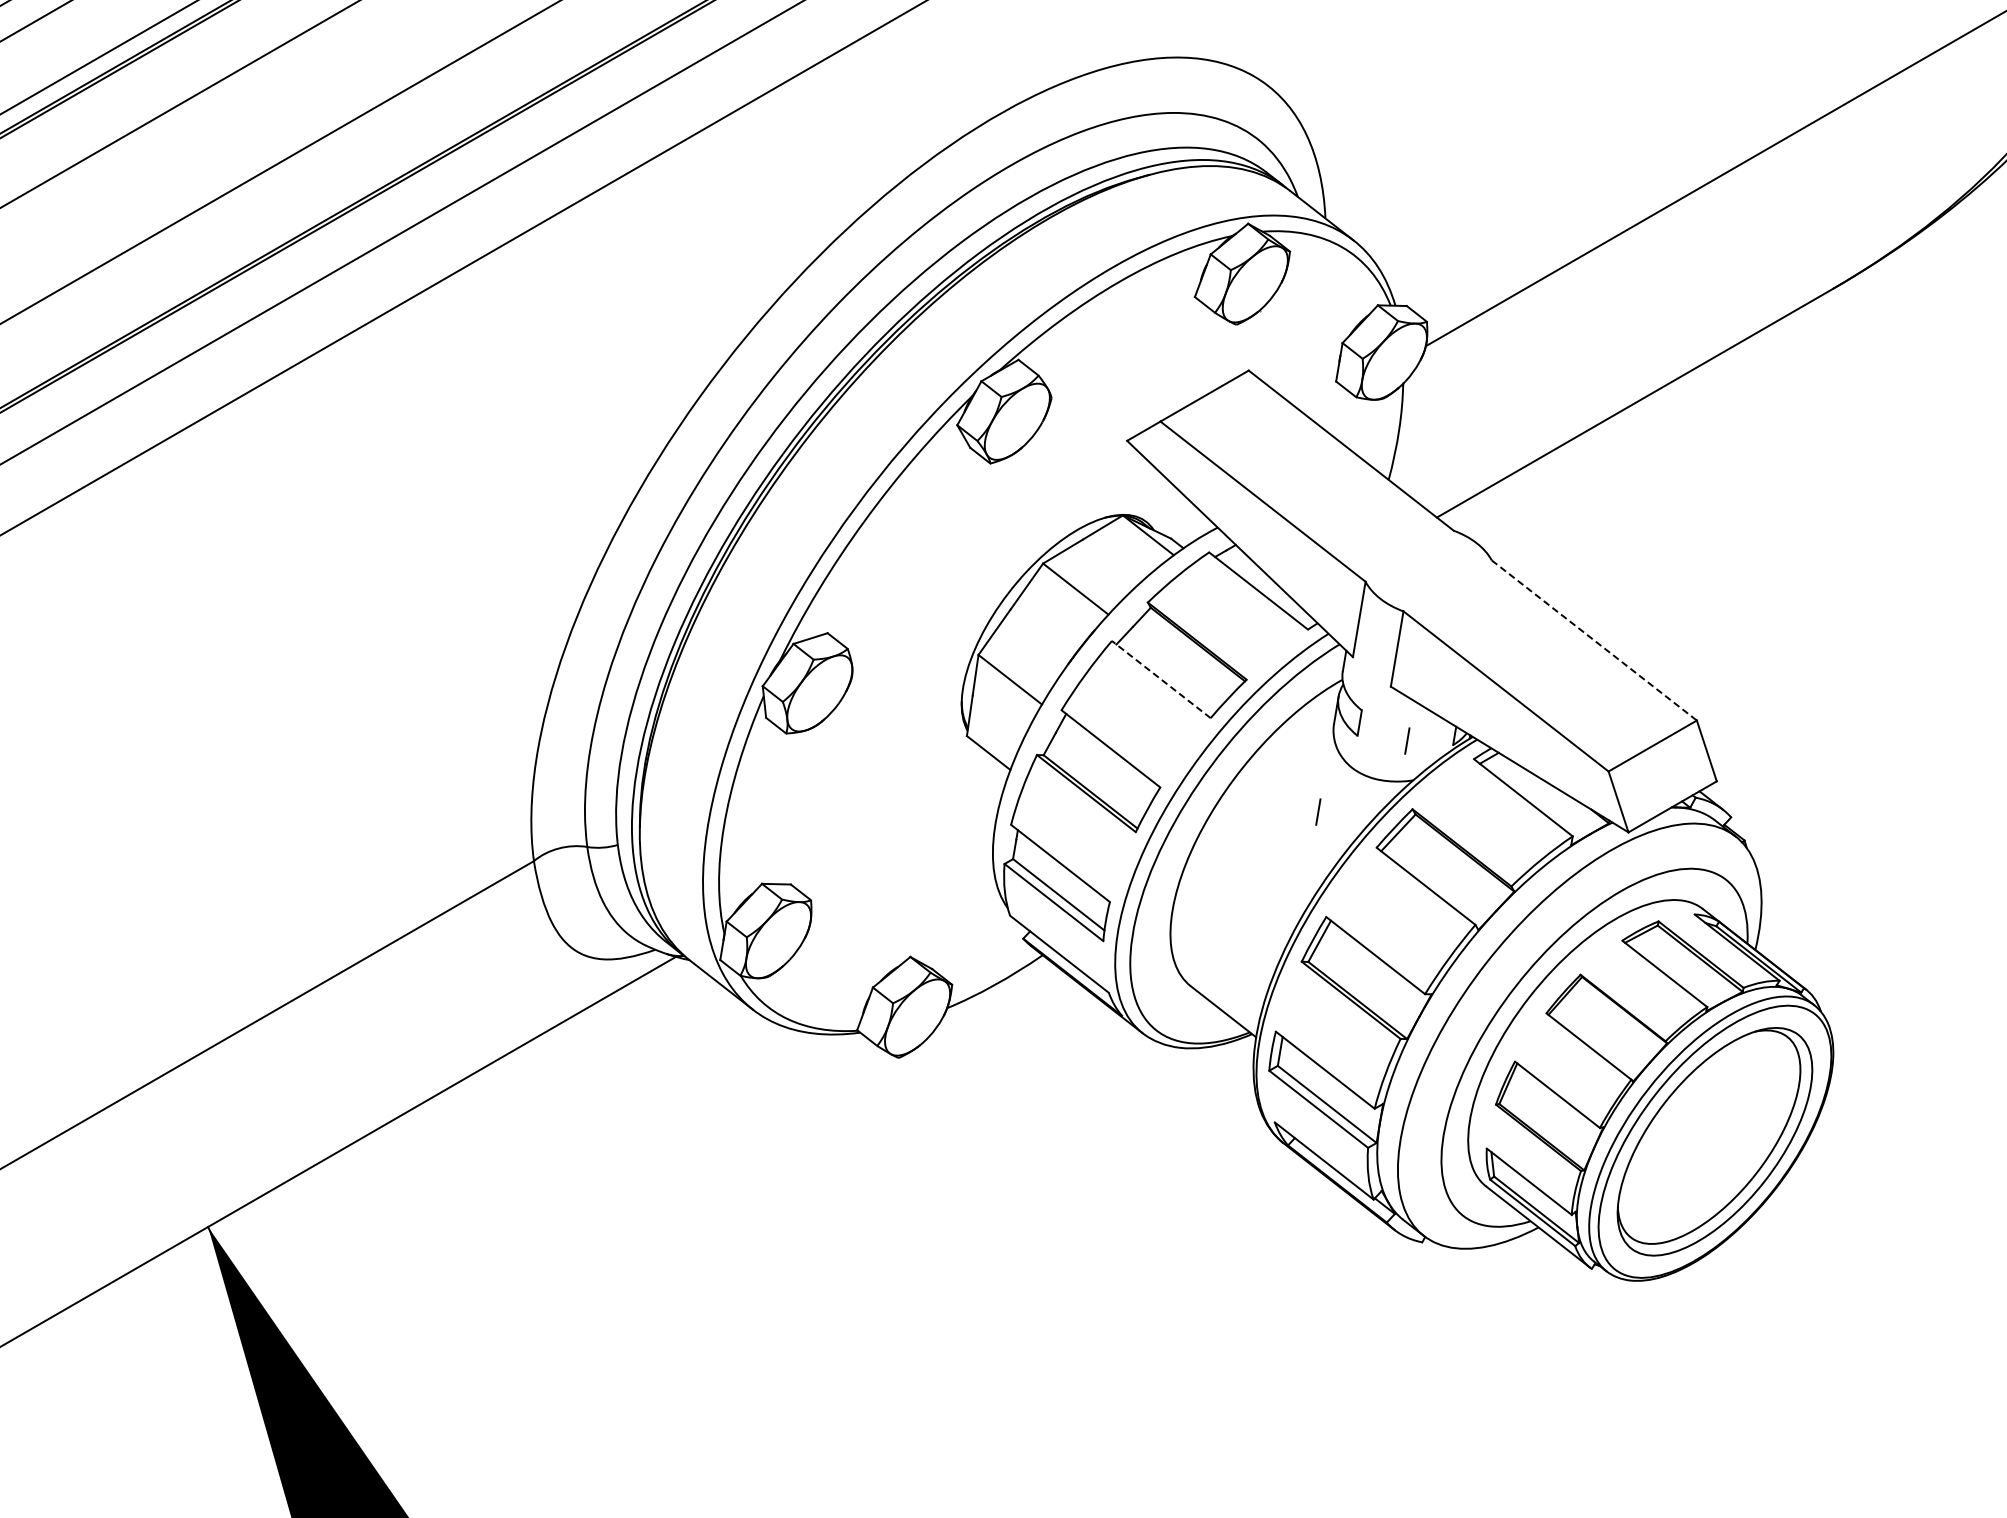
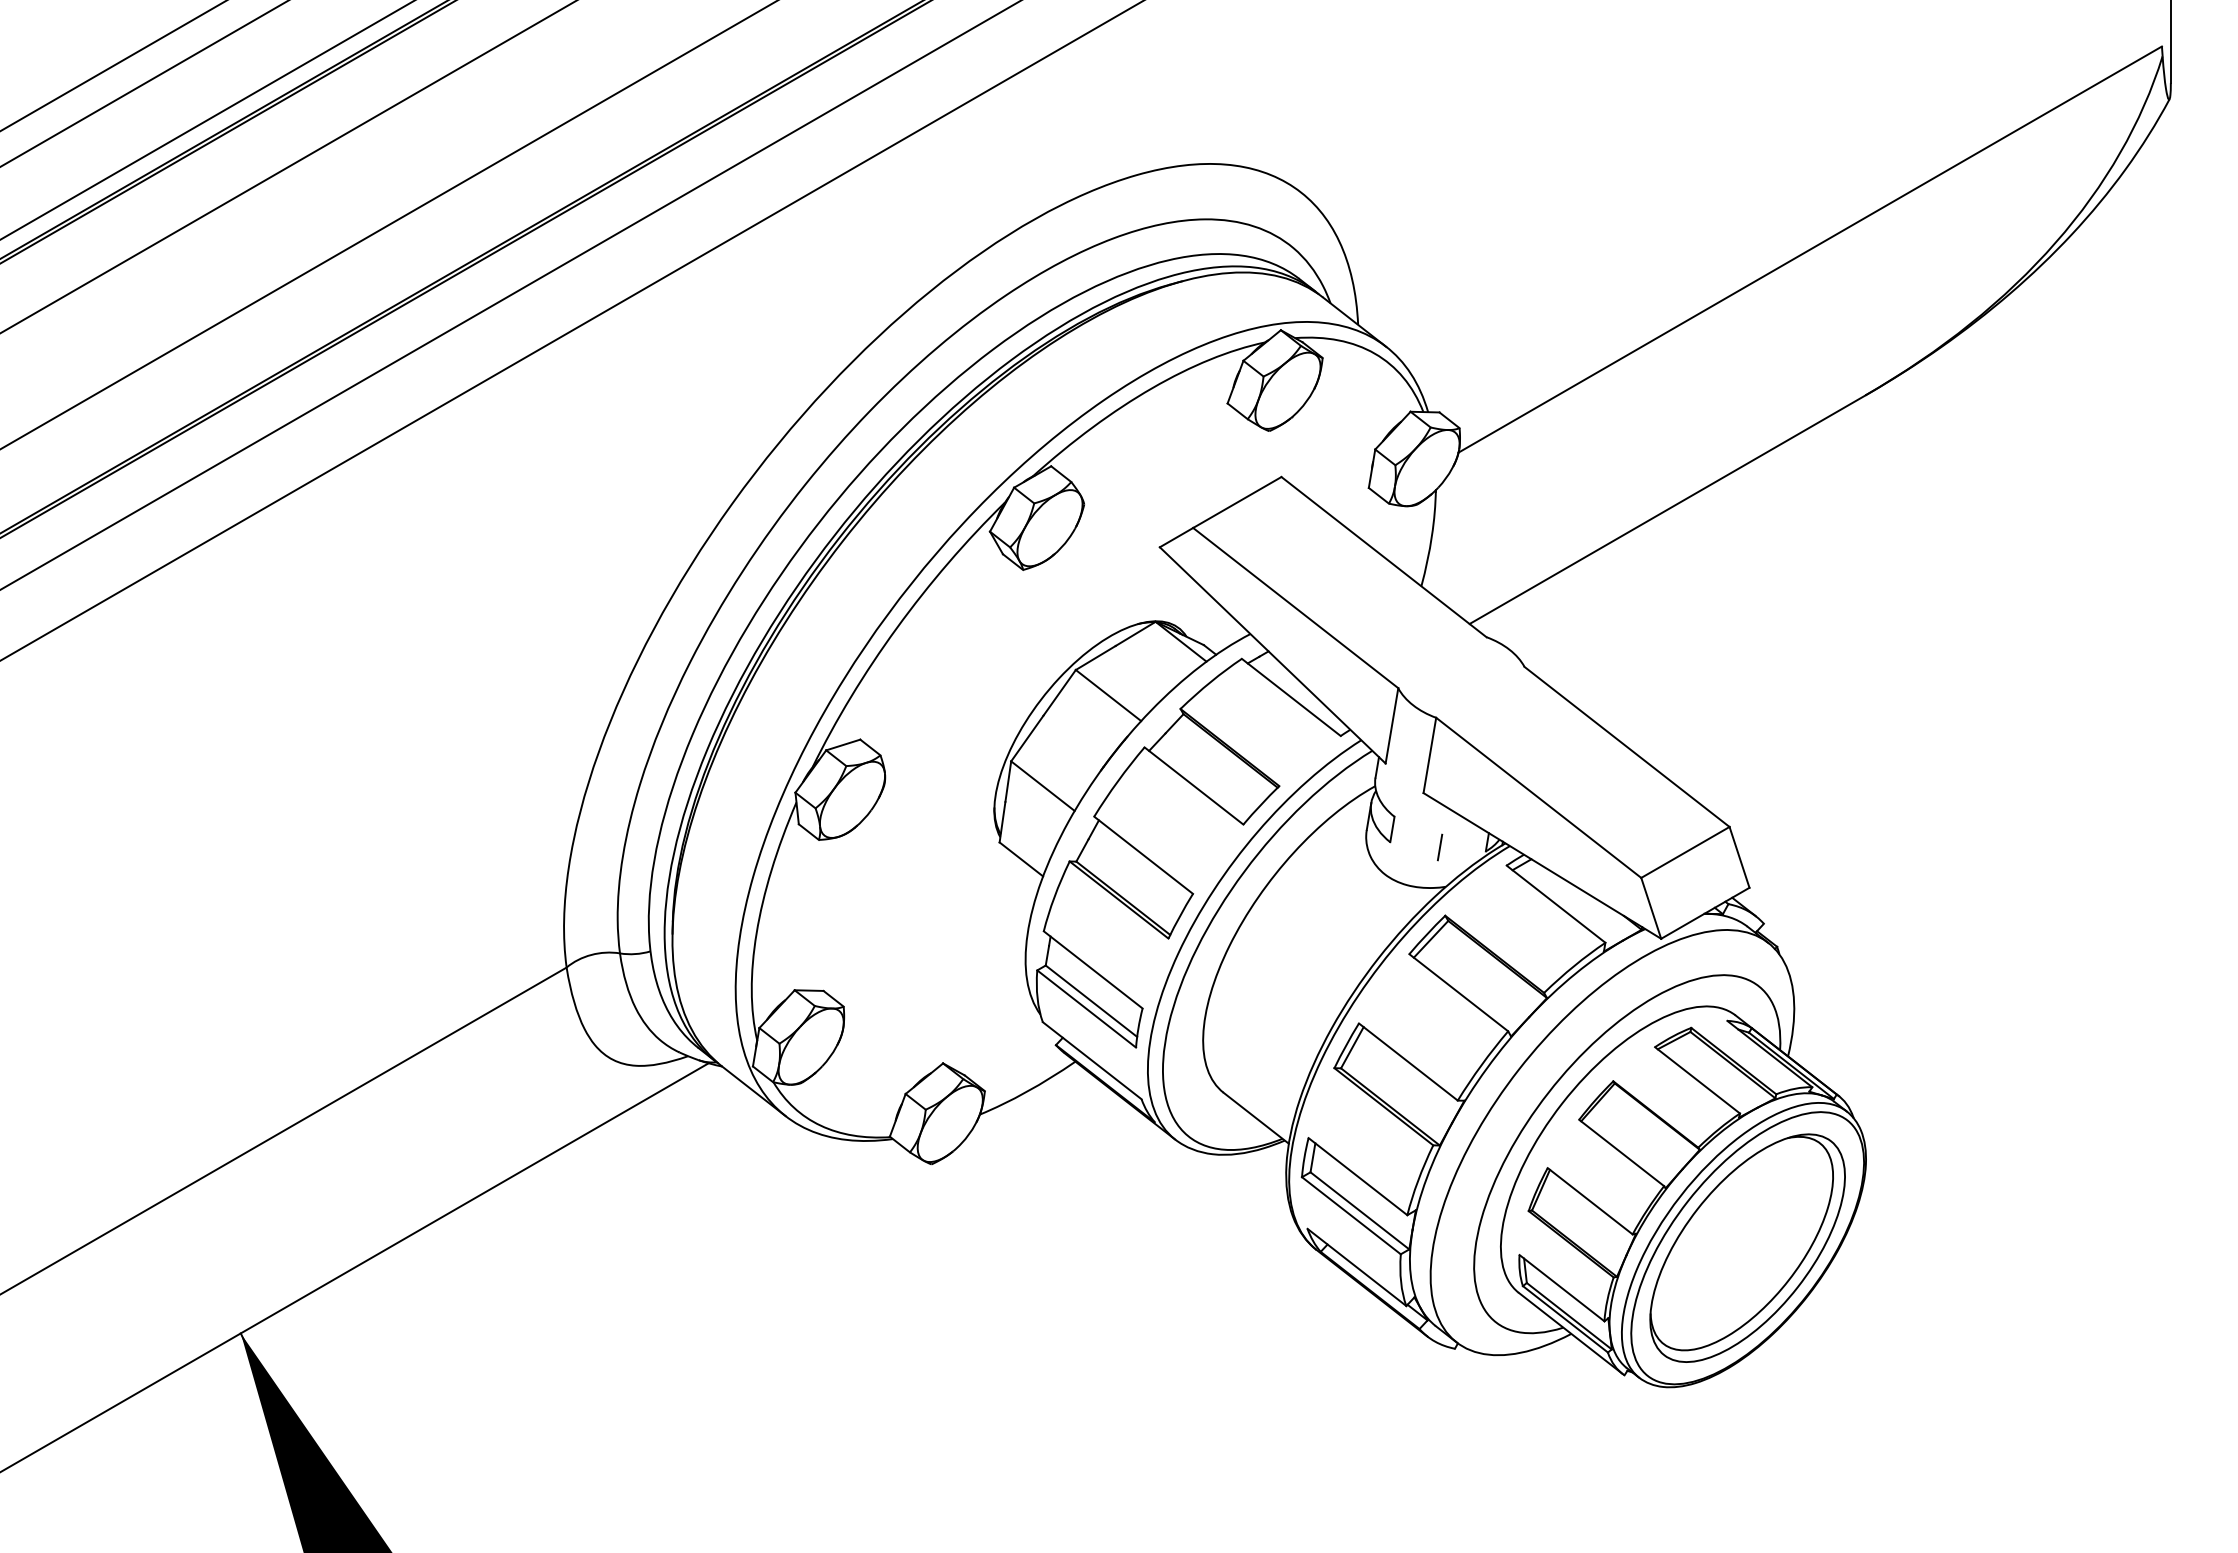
line: (1594, 641) -> (1627, 747), dashed -> solid
line: (1161, 680) -> (1194, 786), dashed -> solid
line: (1318, 812) -> (1351, 918), removed

